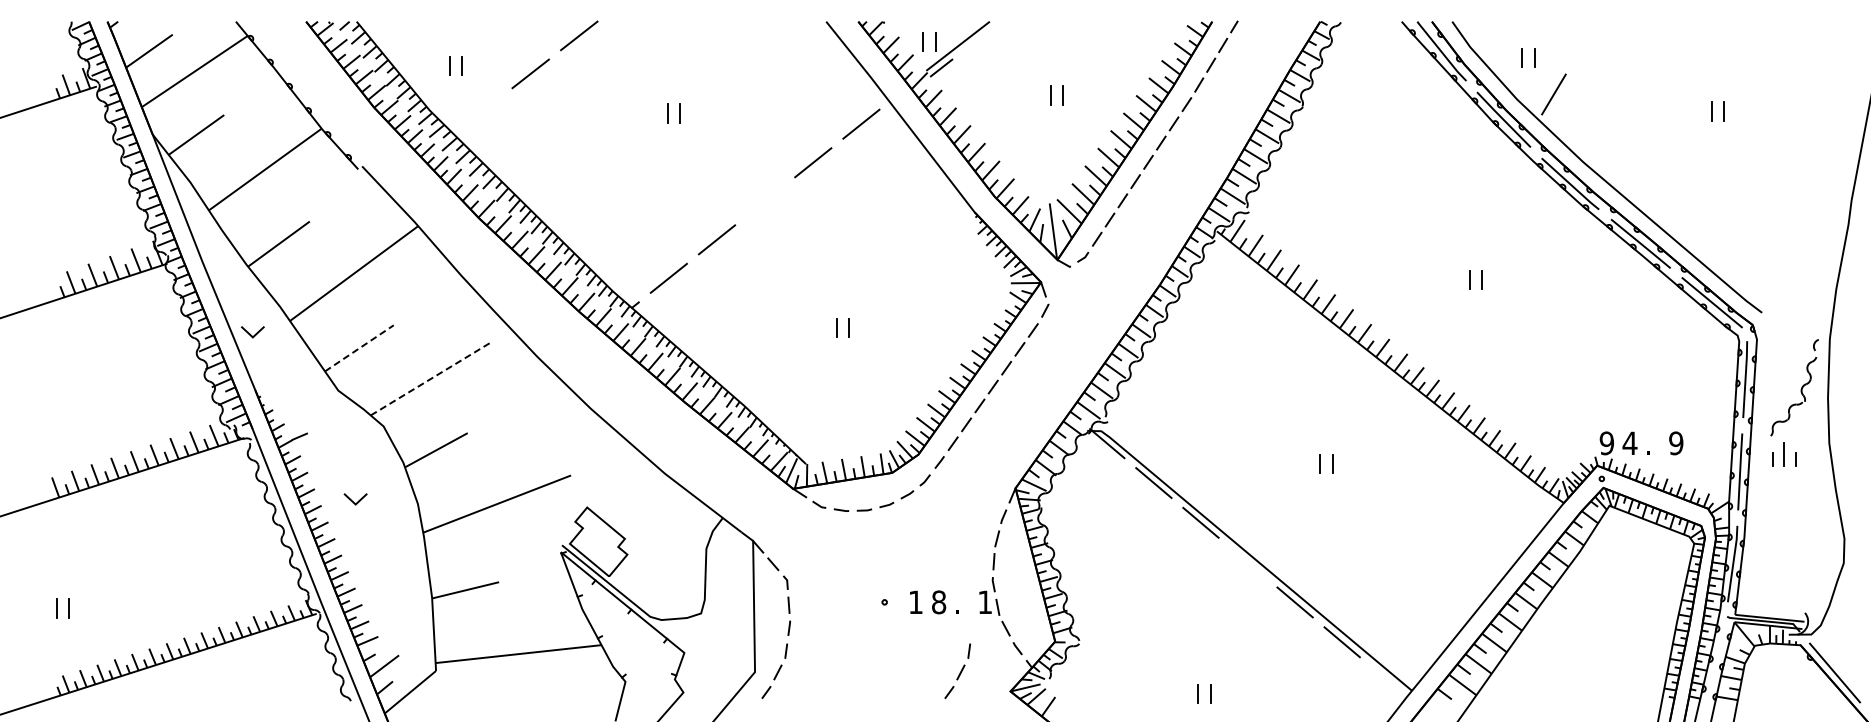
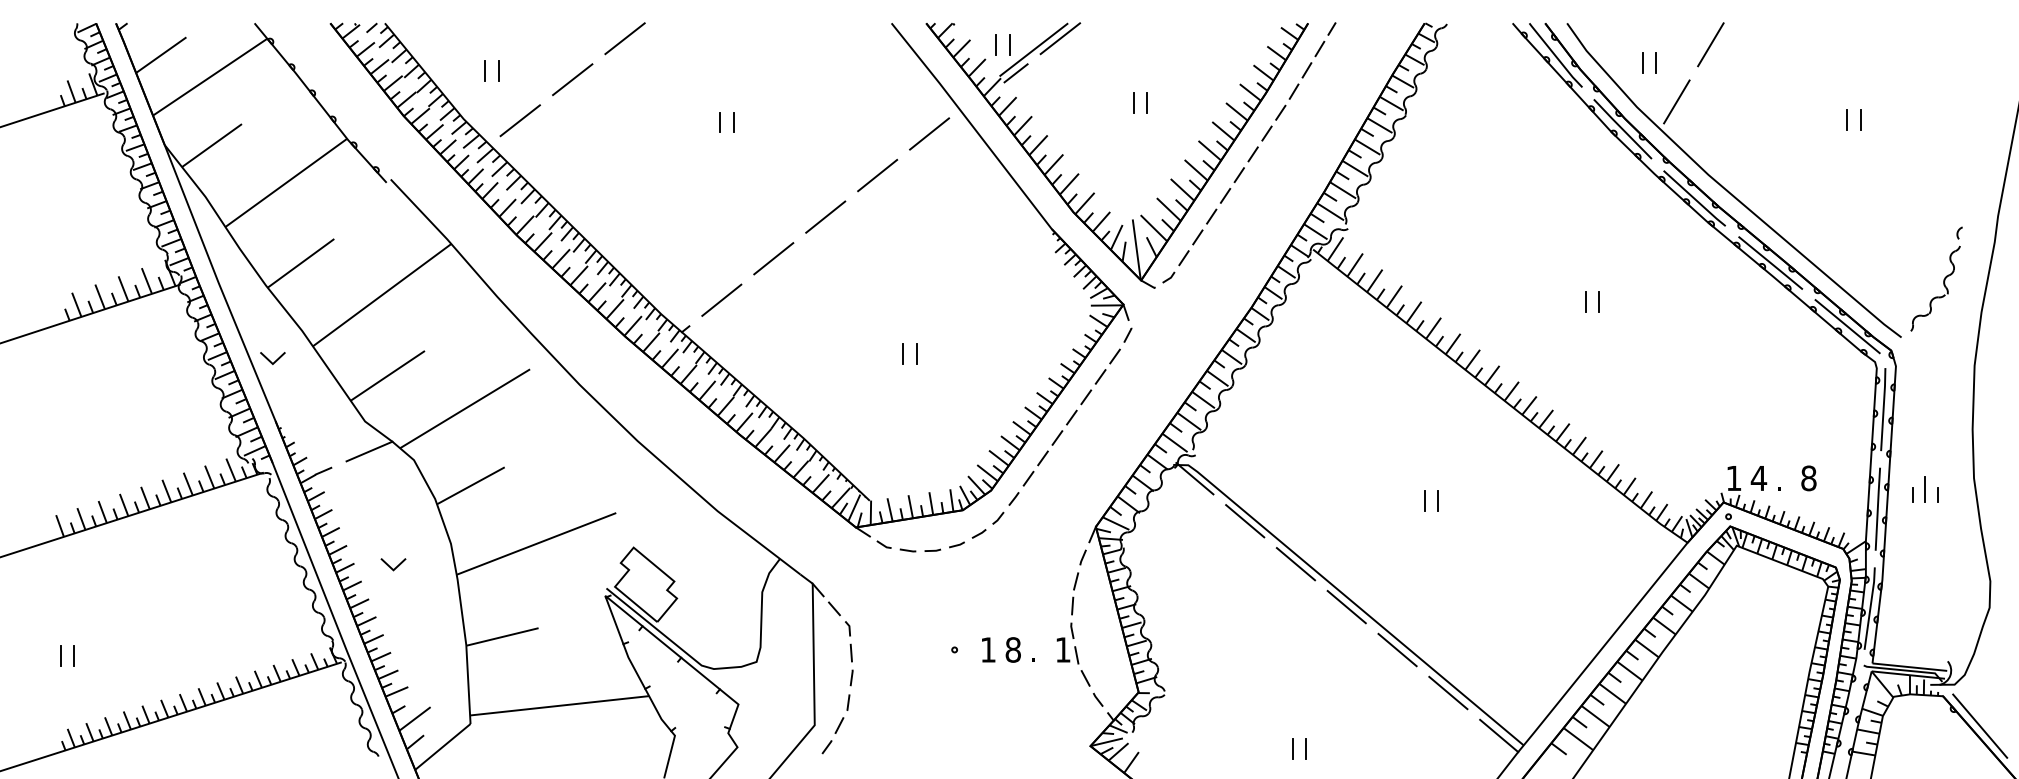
line: (982, 35) -> (1060, 38), added
line: (1585, 41) -> (1710, 44), added
line: (481, 111) -> (519, 120), added
line: (765, 200) -> (826, 216), added
line: (359, 348) -> (387, 376), dashed -> solid
line: (431, 378) -> (465, 408), dashed -> solid
part: (1800, 389) -> (1942, 281), moved
line: (342, 418) -> (369, 451), added
text: (1606, 443) -> (1733, 478), 9 -> 1
text: (1676, 443) -> (1809, 478), 9 -> 8
line: (353, 501) -> (391, 567), moved
line: (1247, 562) -> (1346, 606), added
part: (957, 670) -> (1033, 723), removed
line: (1388, 681) -> (1498, 735), added

